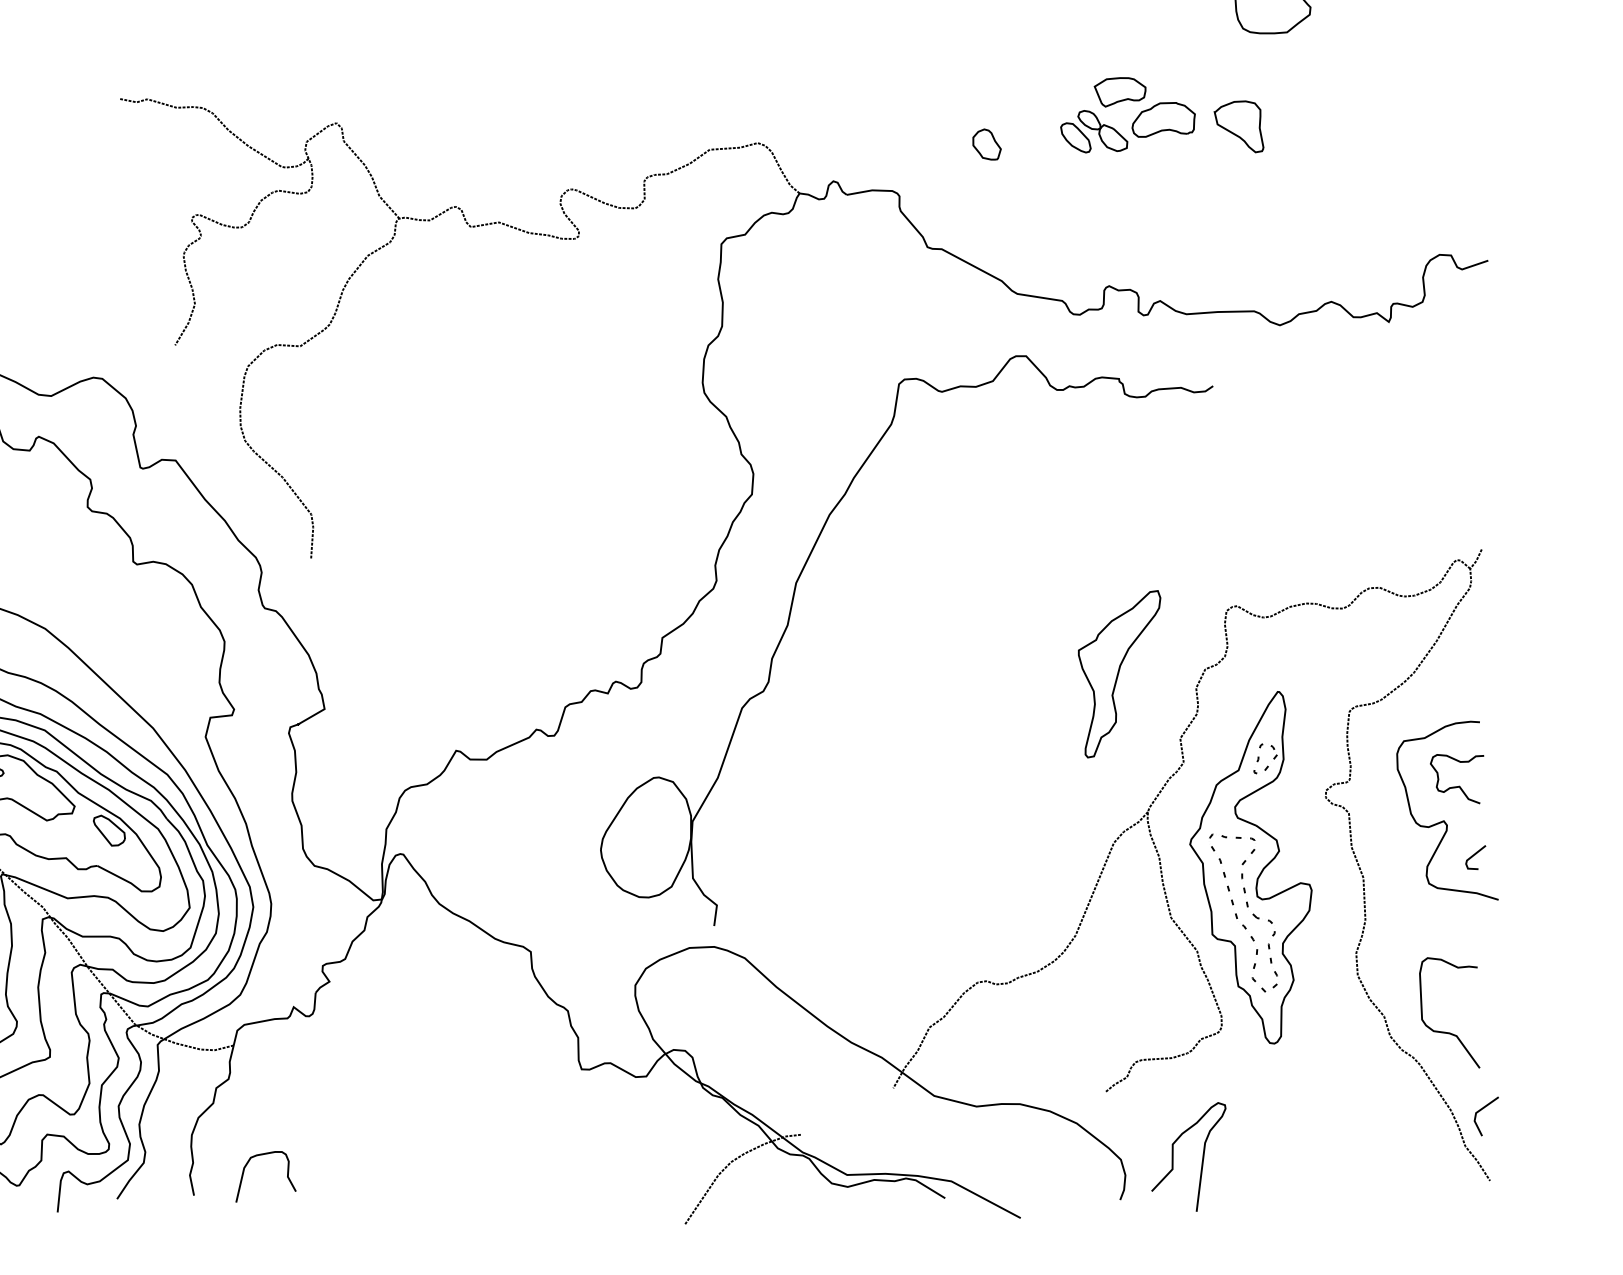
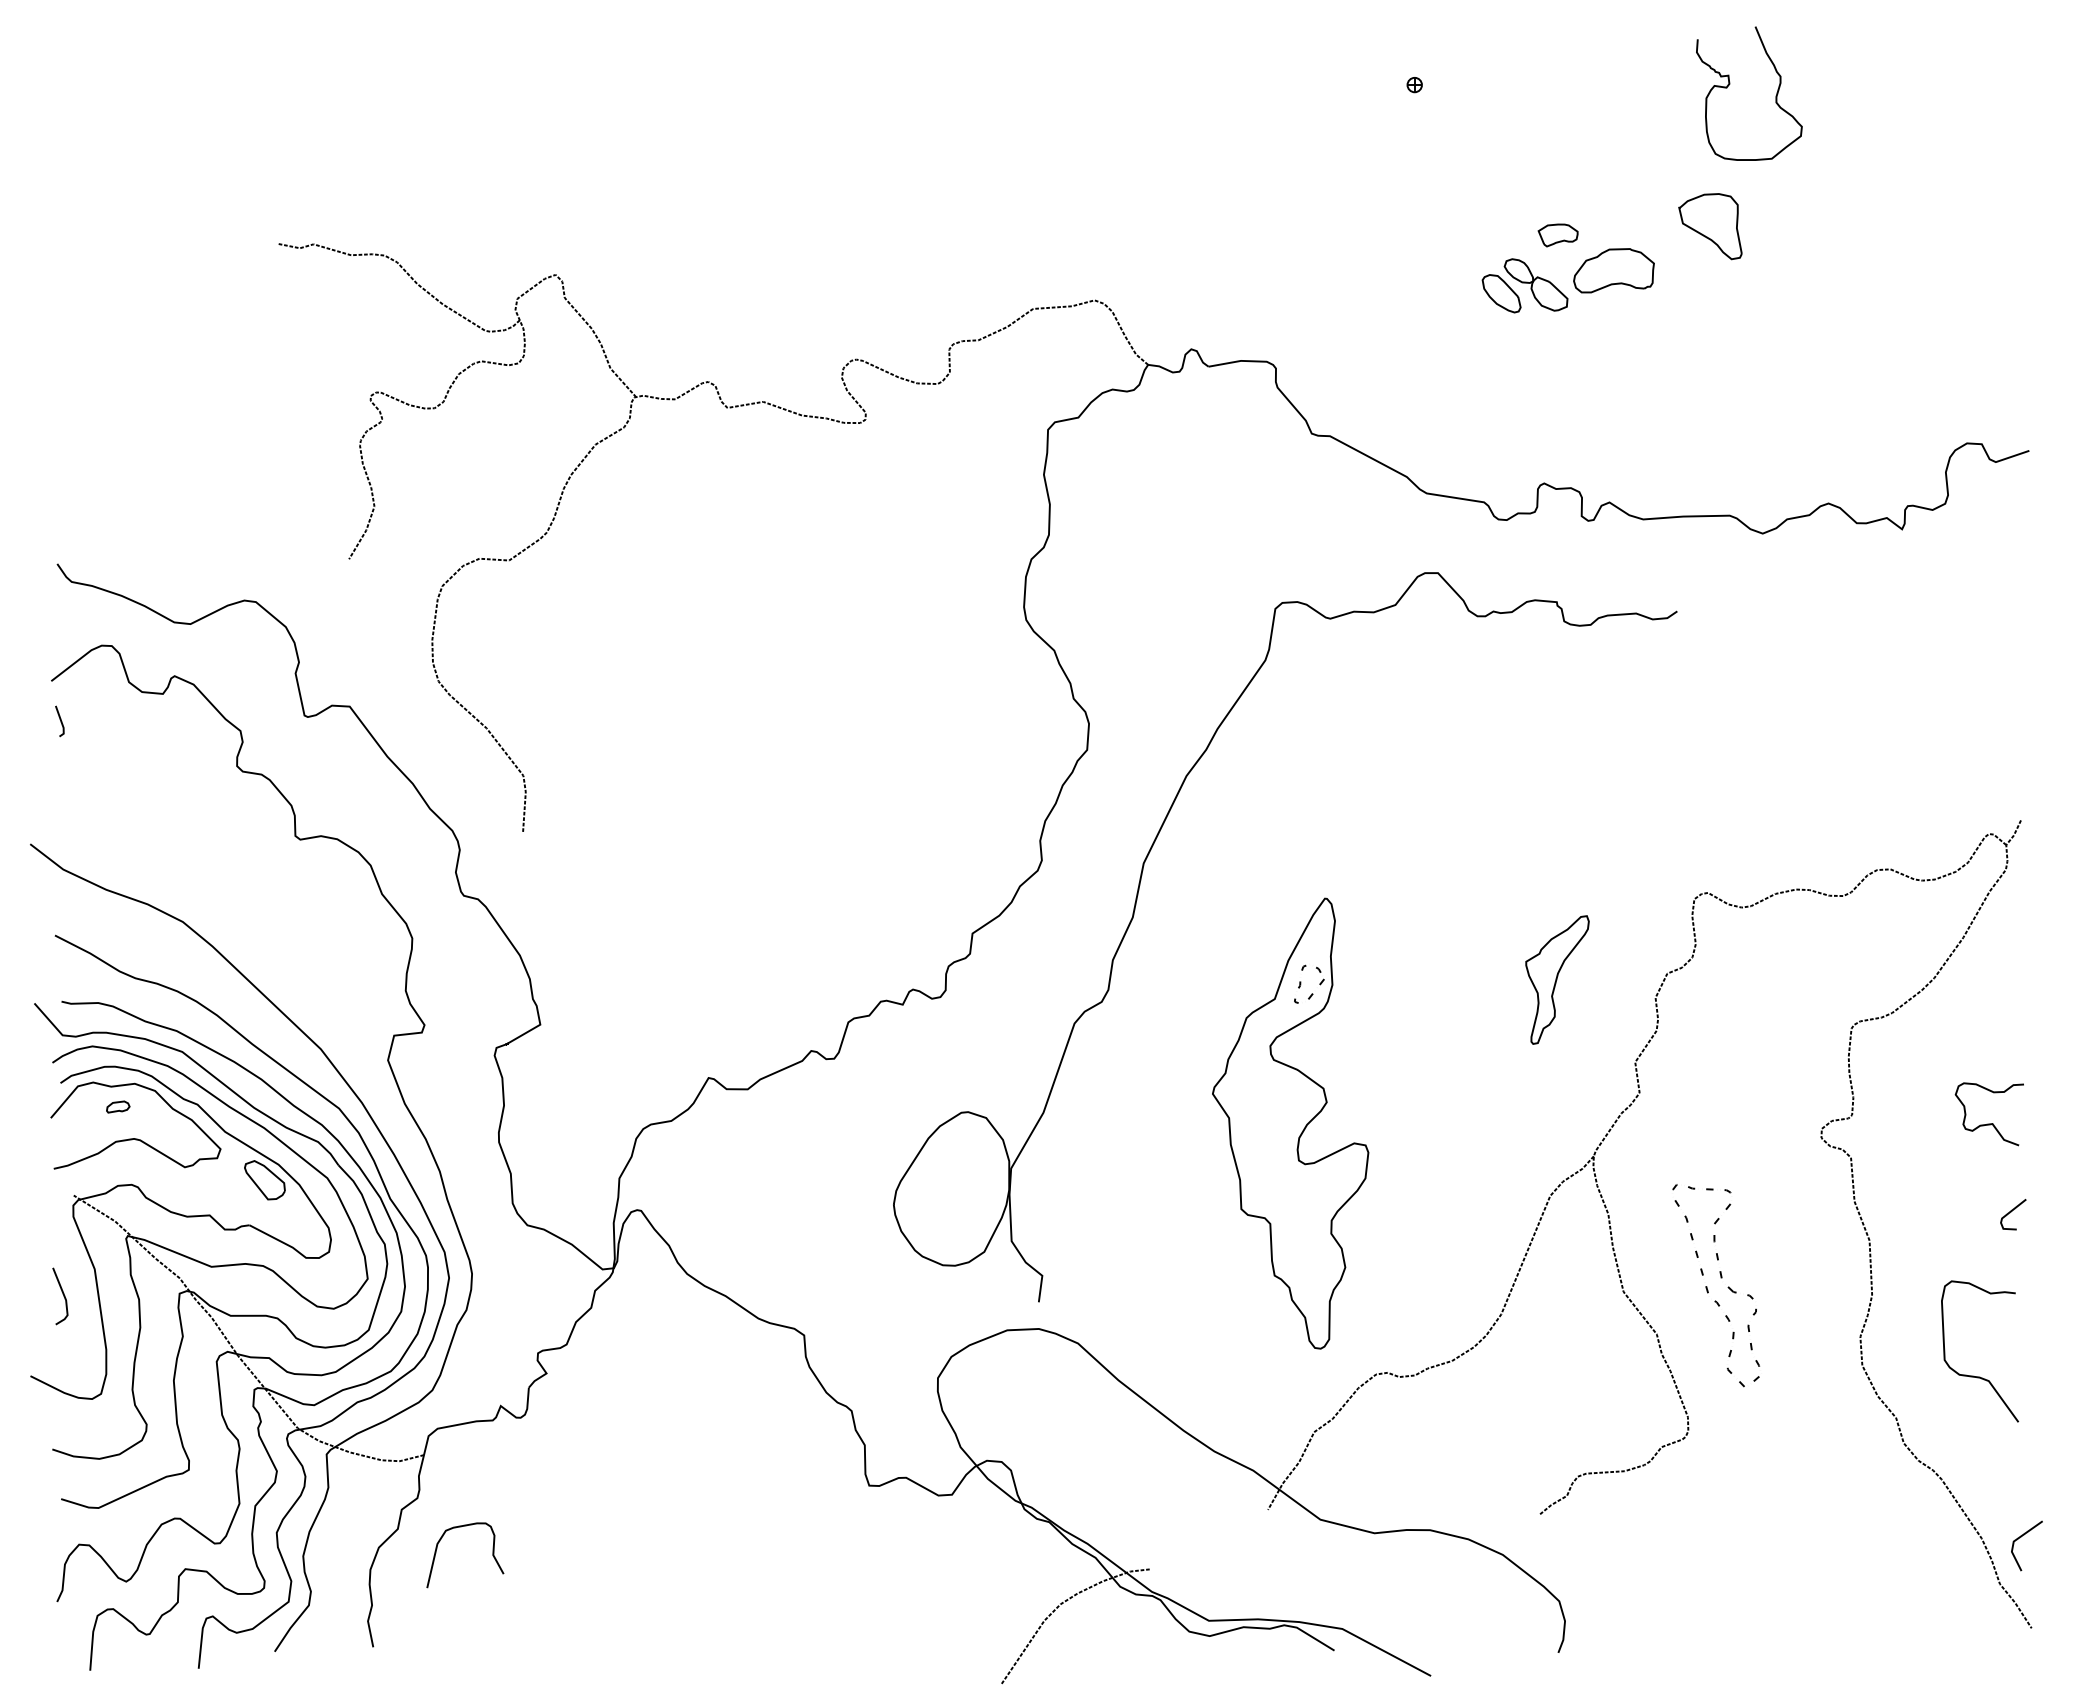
part: (1119, 92) -> (1557, 235), size x0.6
part: (1239, 126) -> (1710, 226), moved
part: (986, 144) -> (1387, 302), removed
part: (1119, 673) -> (1557, 979), size x0.6
curve: (1444, 820) -> (1973, 1167), removed
part: (1250, 867) -> (1290, 1123), moved
curve: (1444, 1031) -> (1973, 1375), moved
curve: (1202, 1156) -> (1663, 1597), removed
curve: (287, 1177) -> (492, 1555), moved

